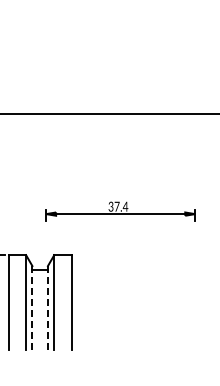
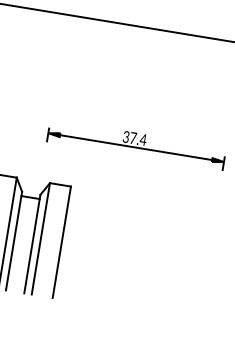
line: (32, 307) -> (14, 240), dashed -> solid
line: (47, 307) -> (31, 243), dashed -> solid

